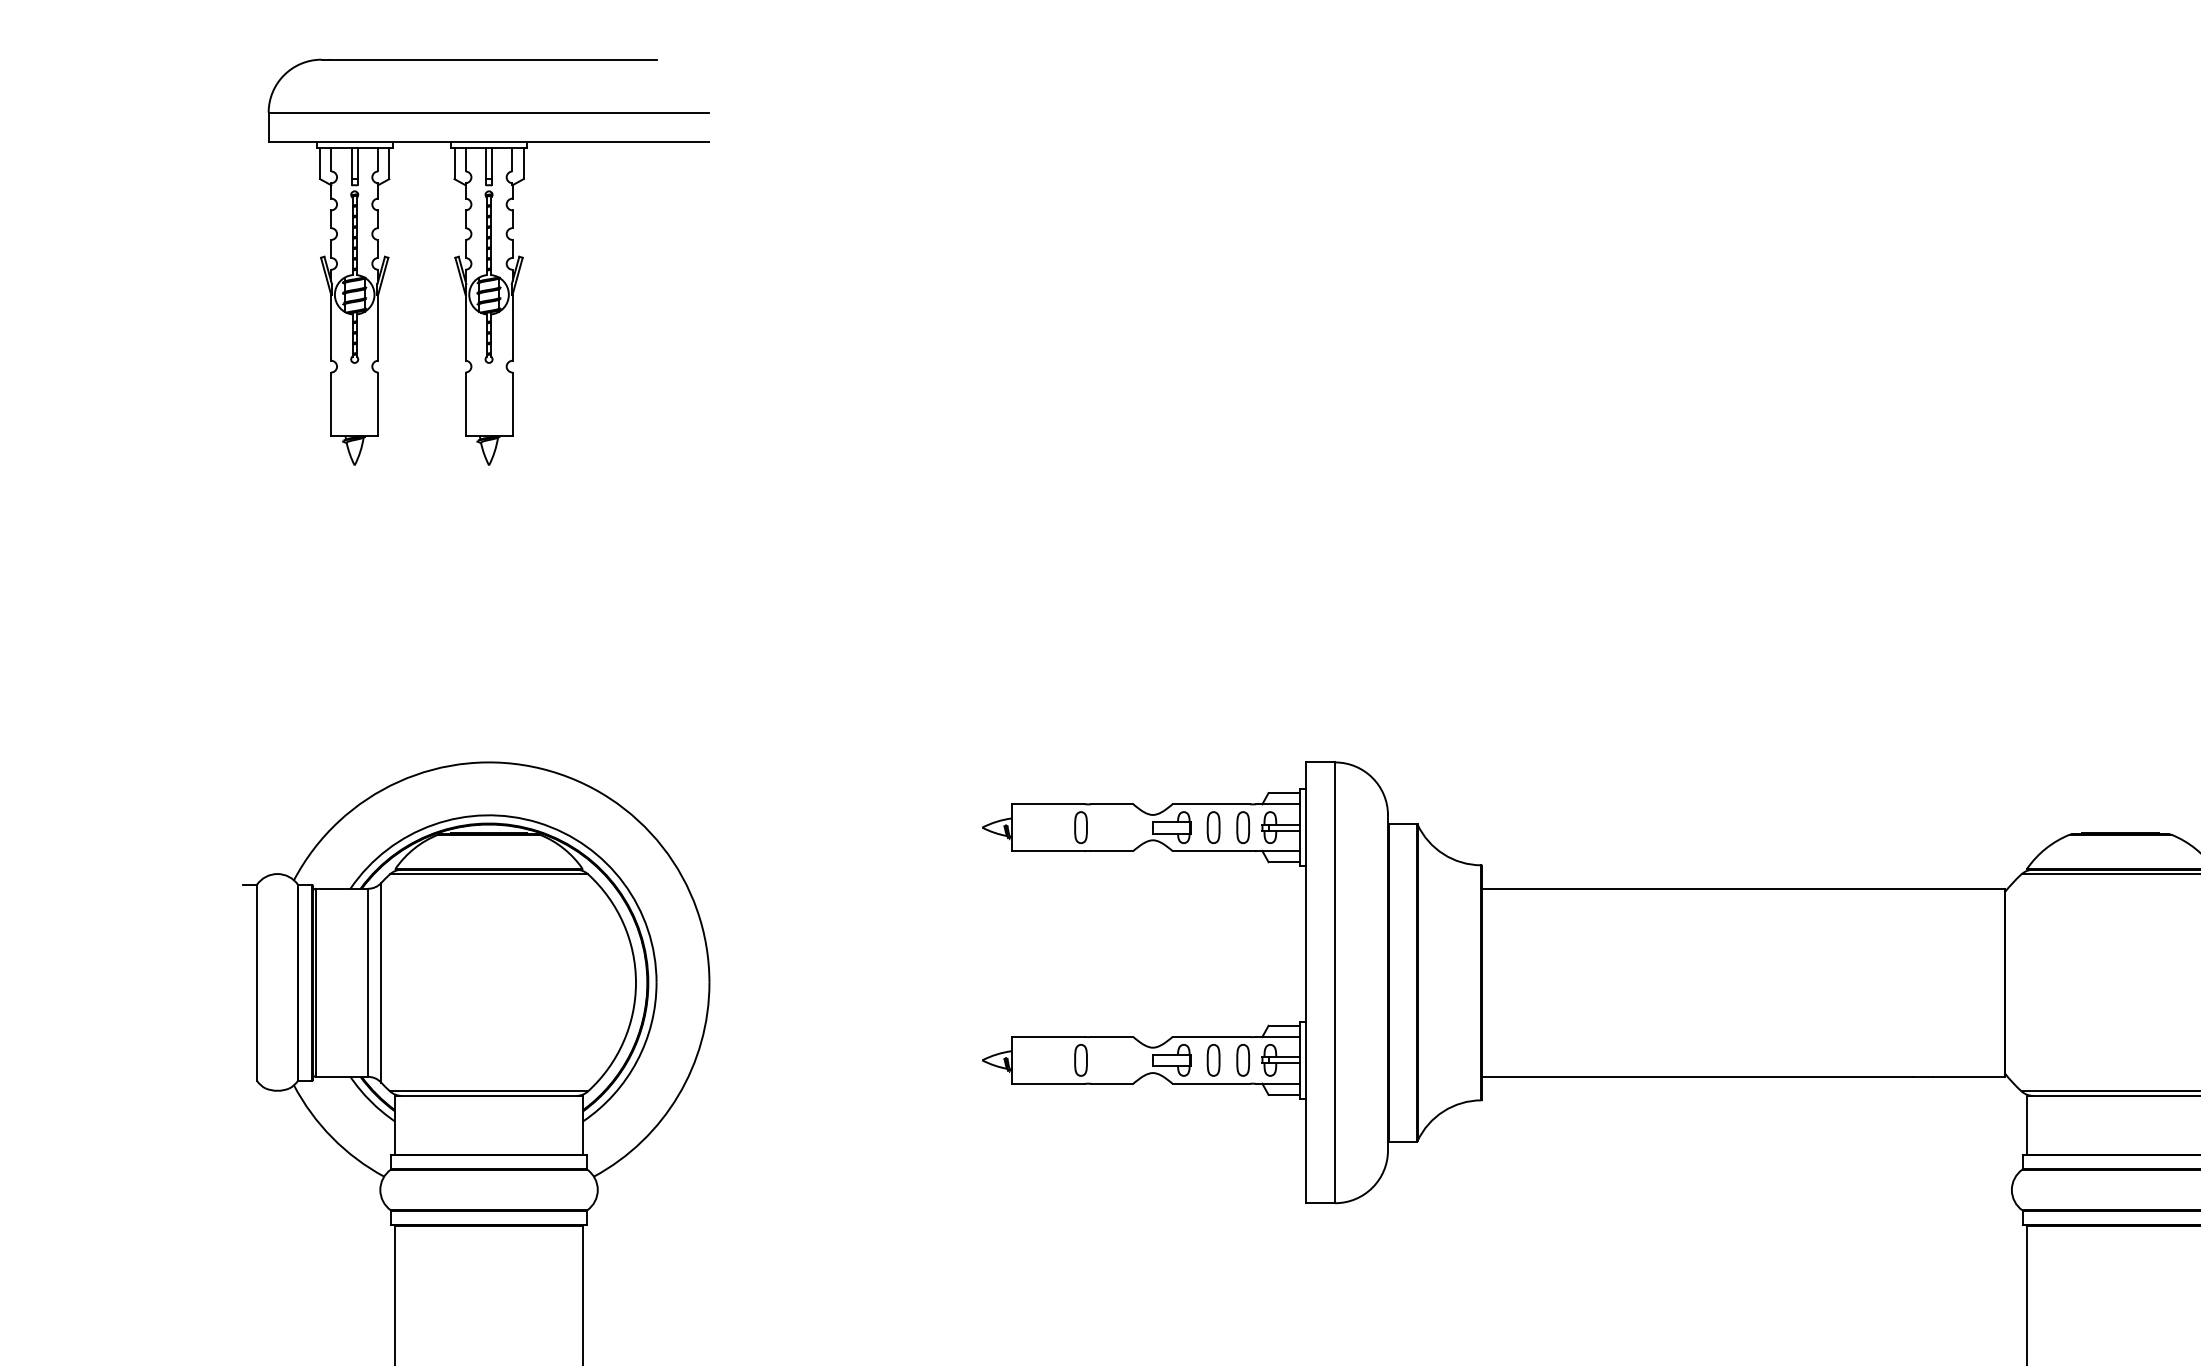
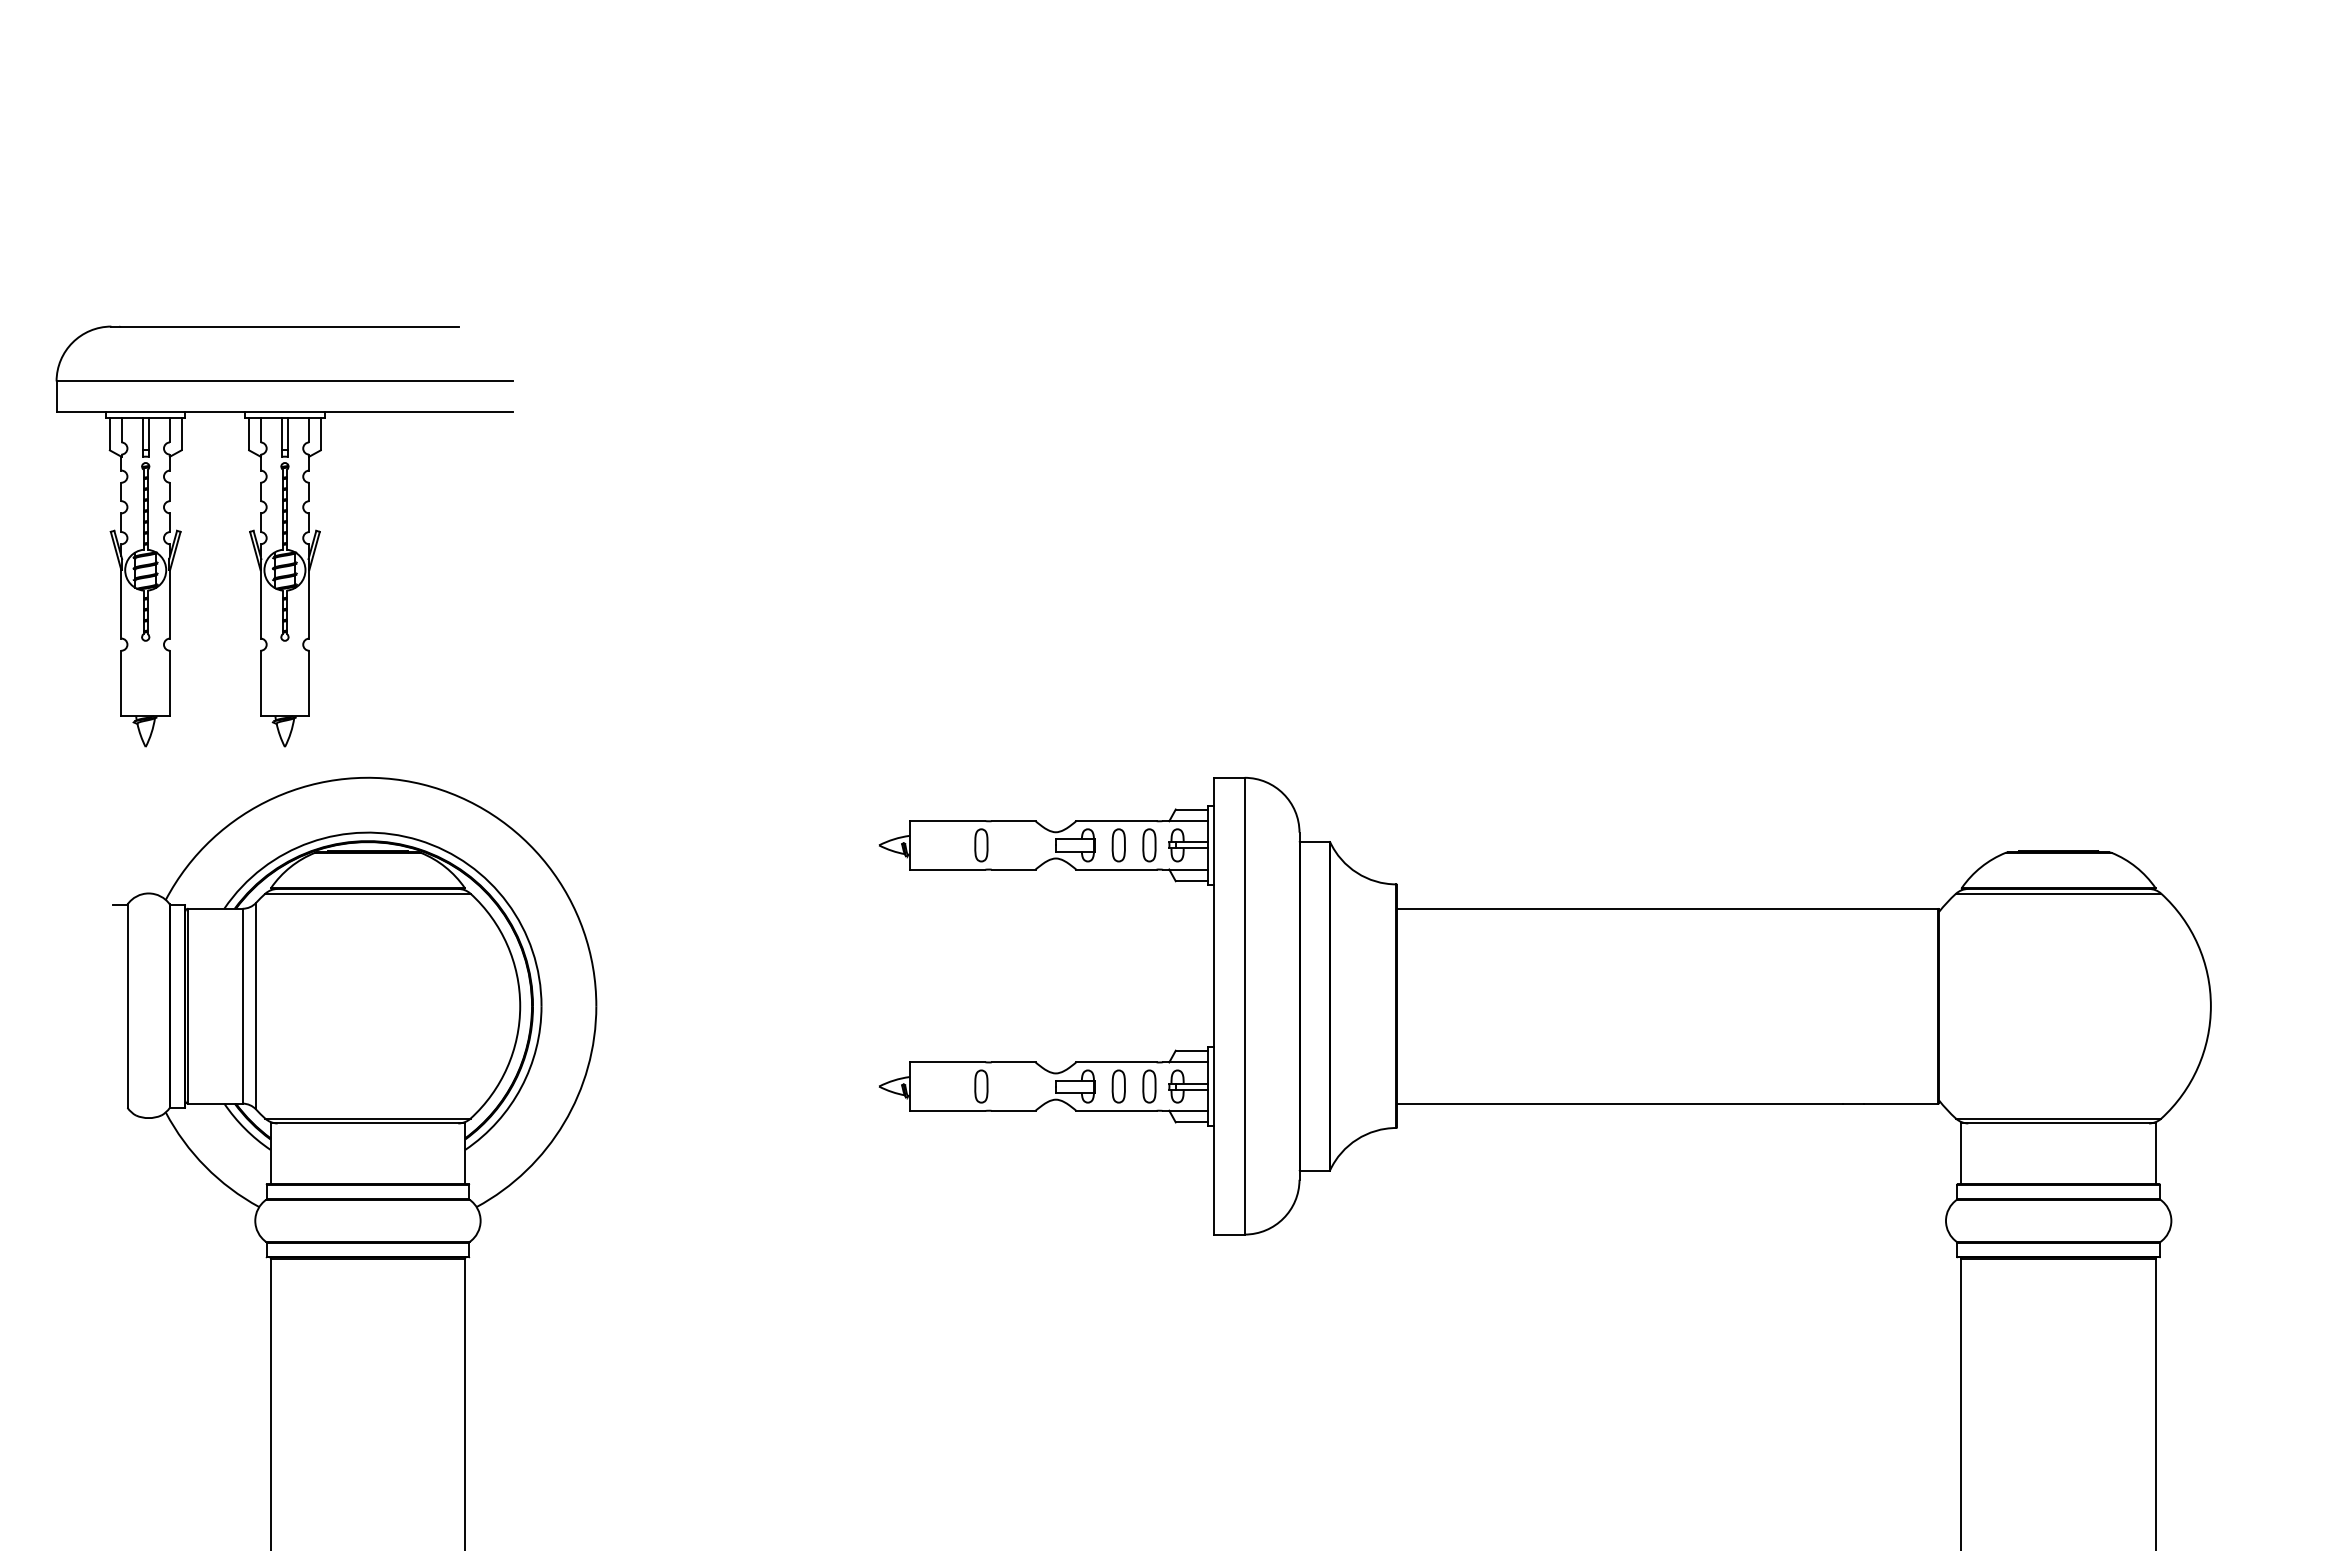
part: (488, 262) -> (284, 536), moved

